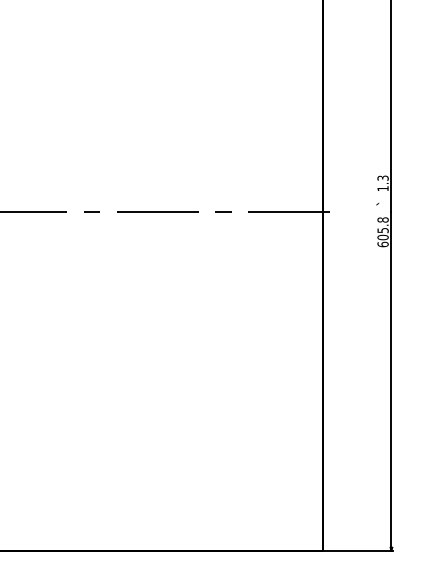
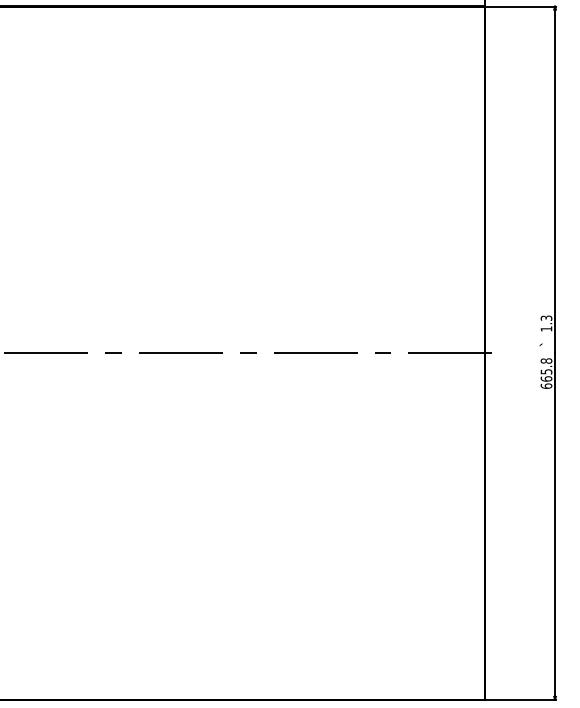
text: (382, 237) -> (545, 378), 605.8 -> 665.8

